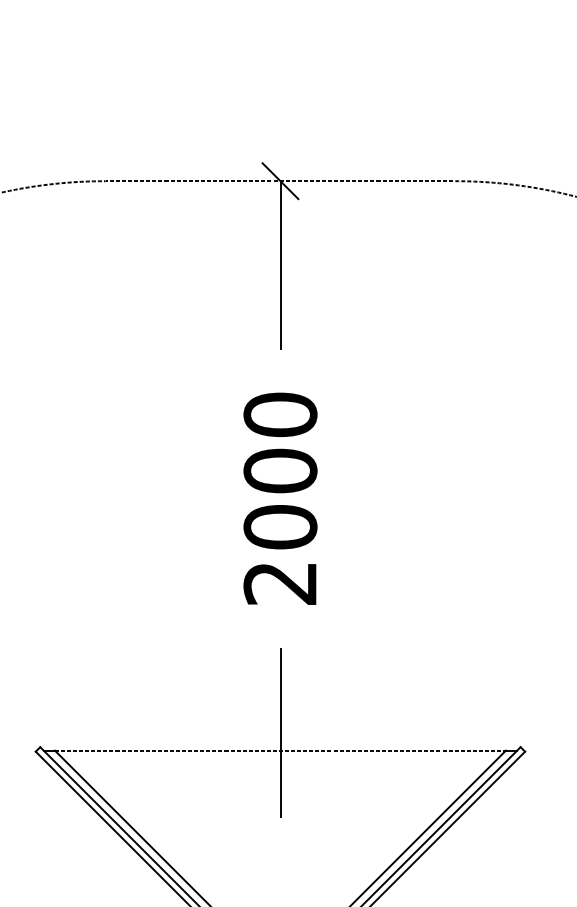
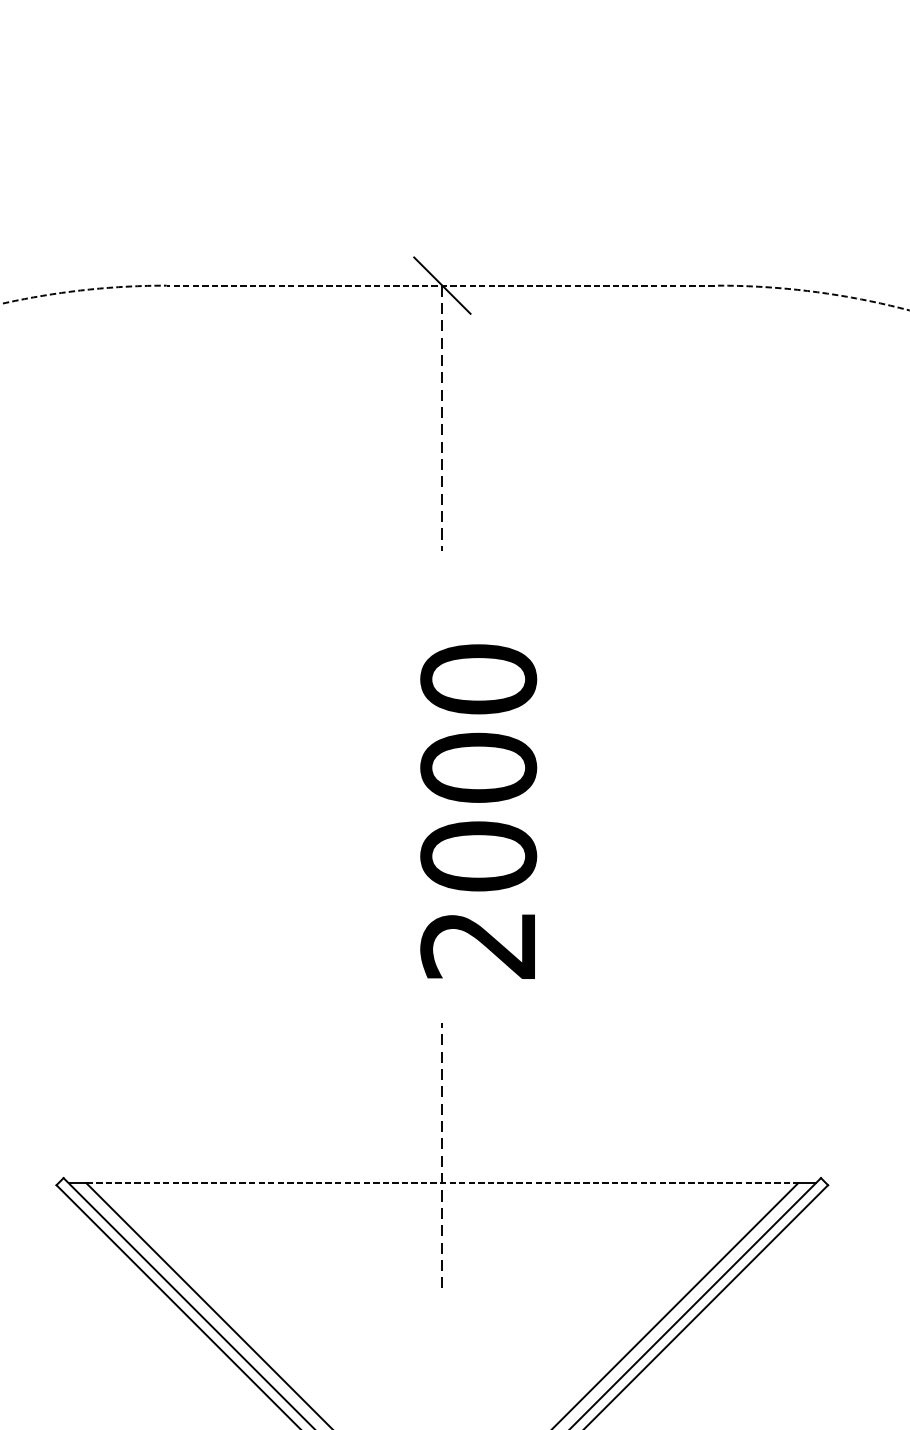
line: (280, 265) -> (442, 418), solid -> dashed
text: (280, 498) -> (478, 811), moved
line: (280, 732) -> (442, 1154), solid -> dashed

